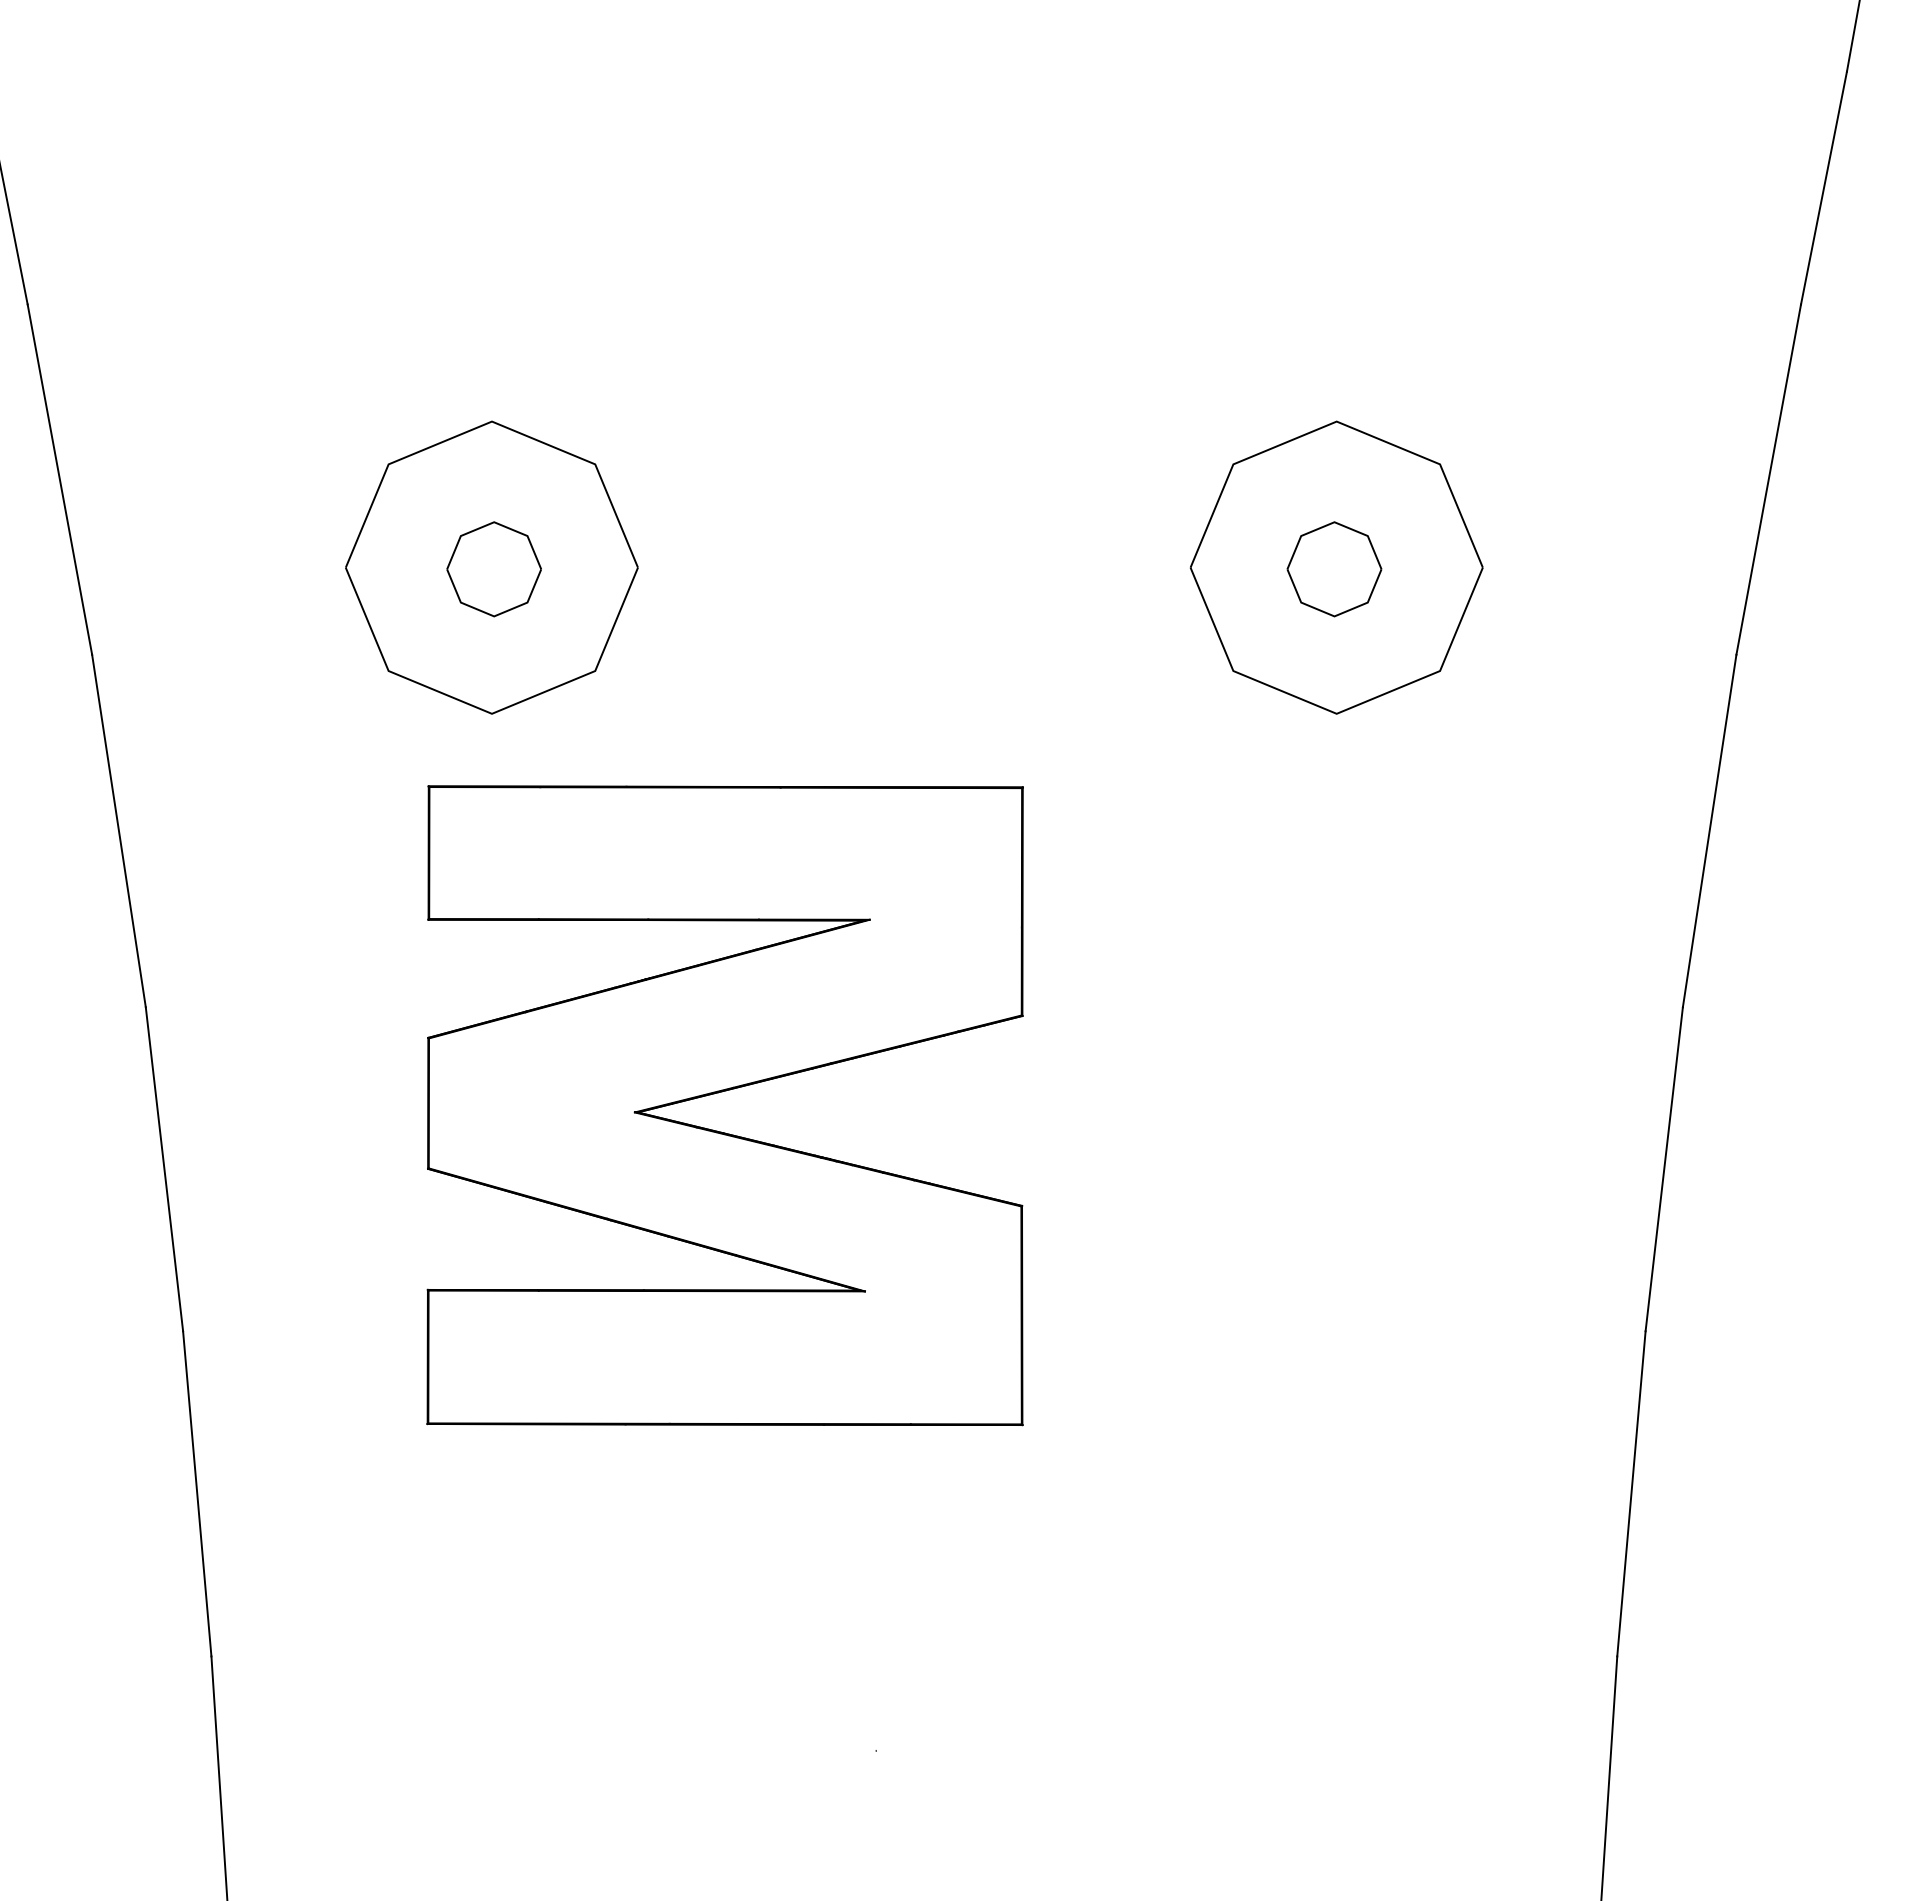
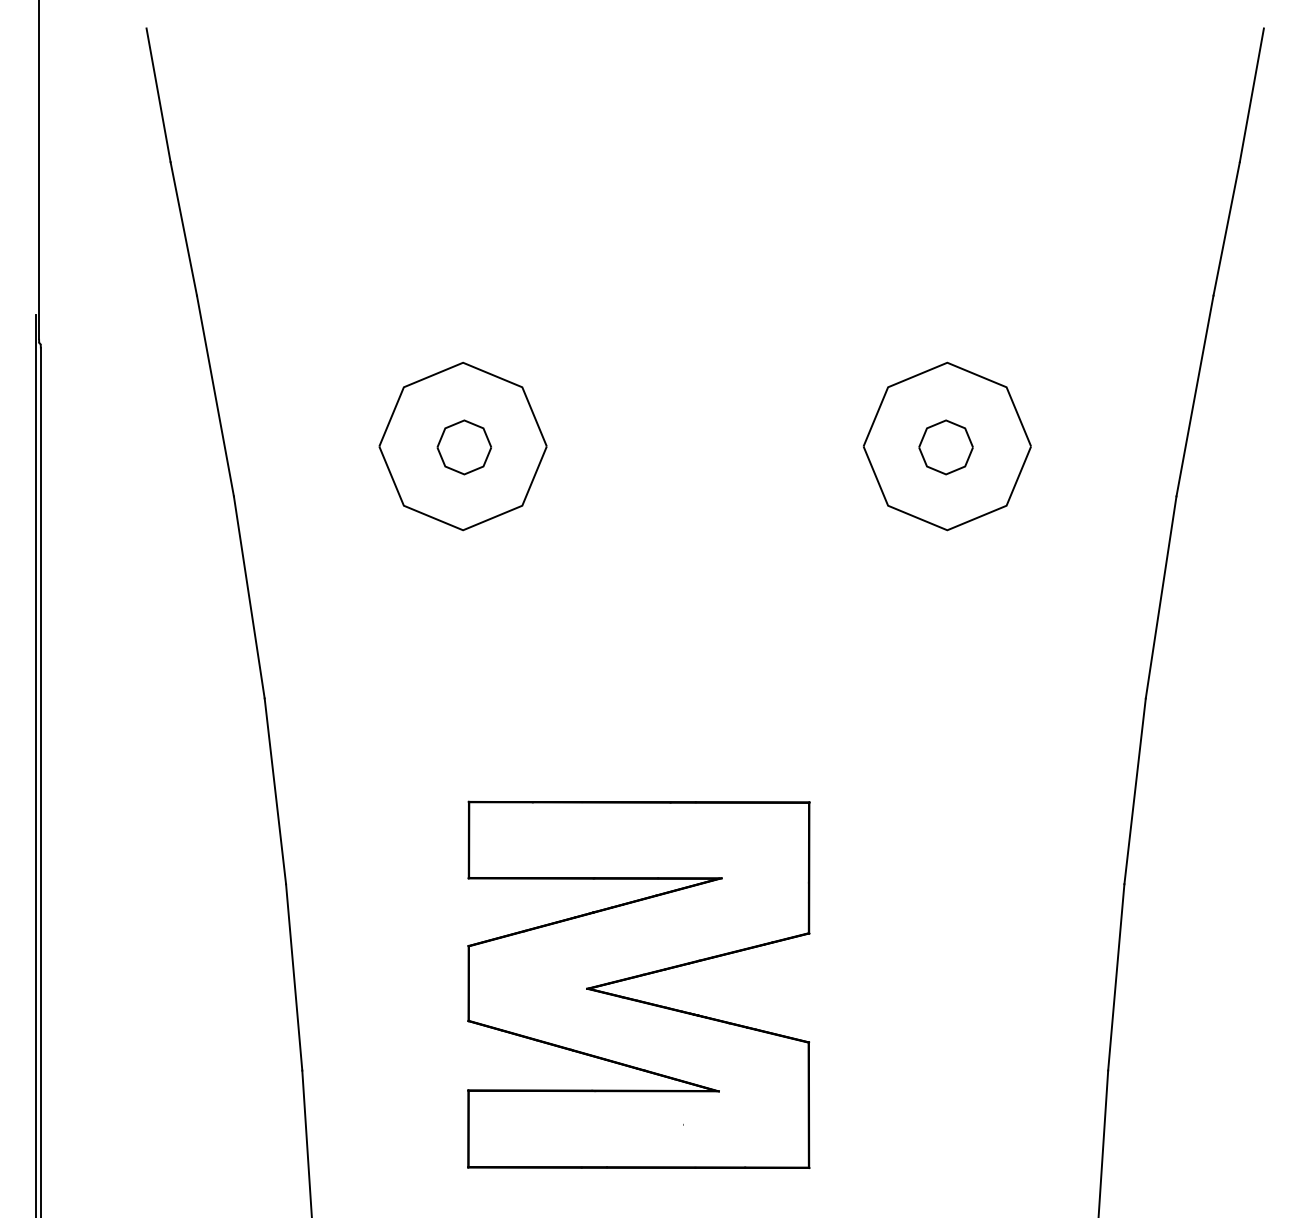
part: (724, 1092) -> (638, 977), moved

